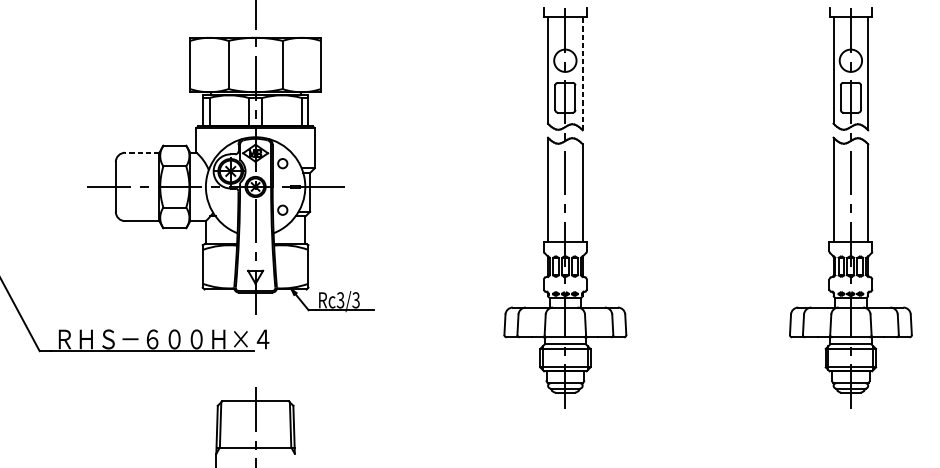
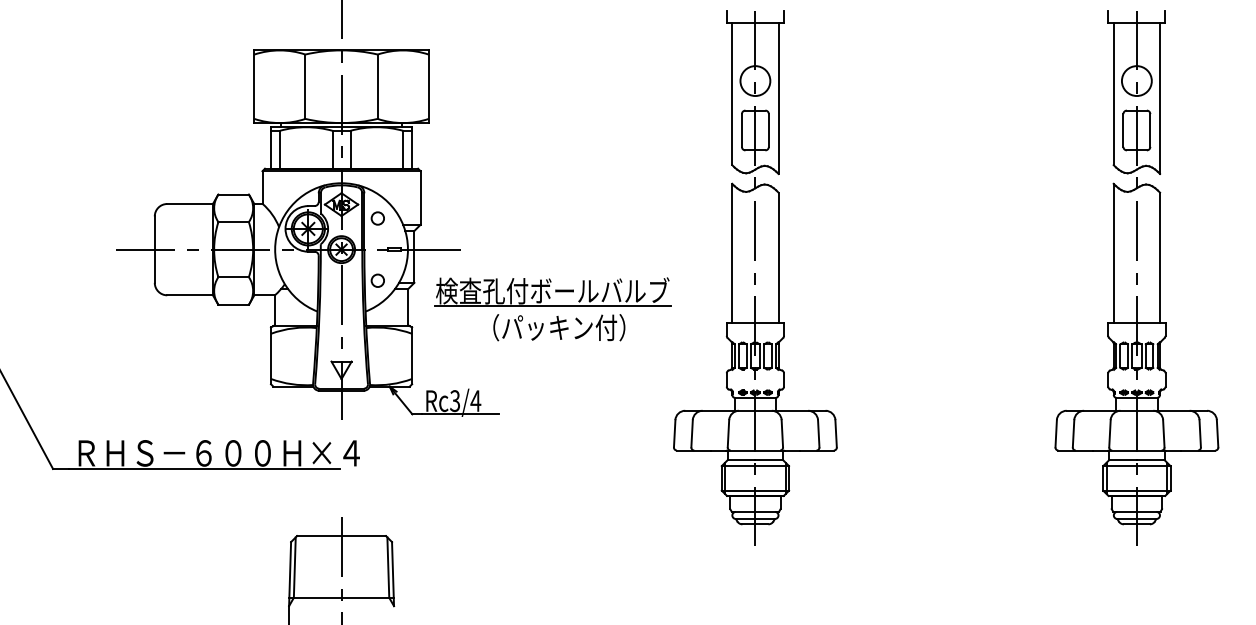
line: (582, 73) -> (778, 98), dashed -> solid
line: (142, 153) -> (190, 204), dashed -> solid
part: (413, 231) -> (552, 309), added
text: (355, 300) -> (475, 401), Rc3/3 -> Rc3/4

